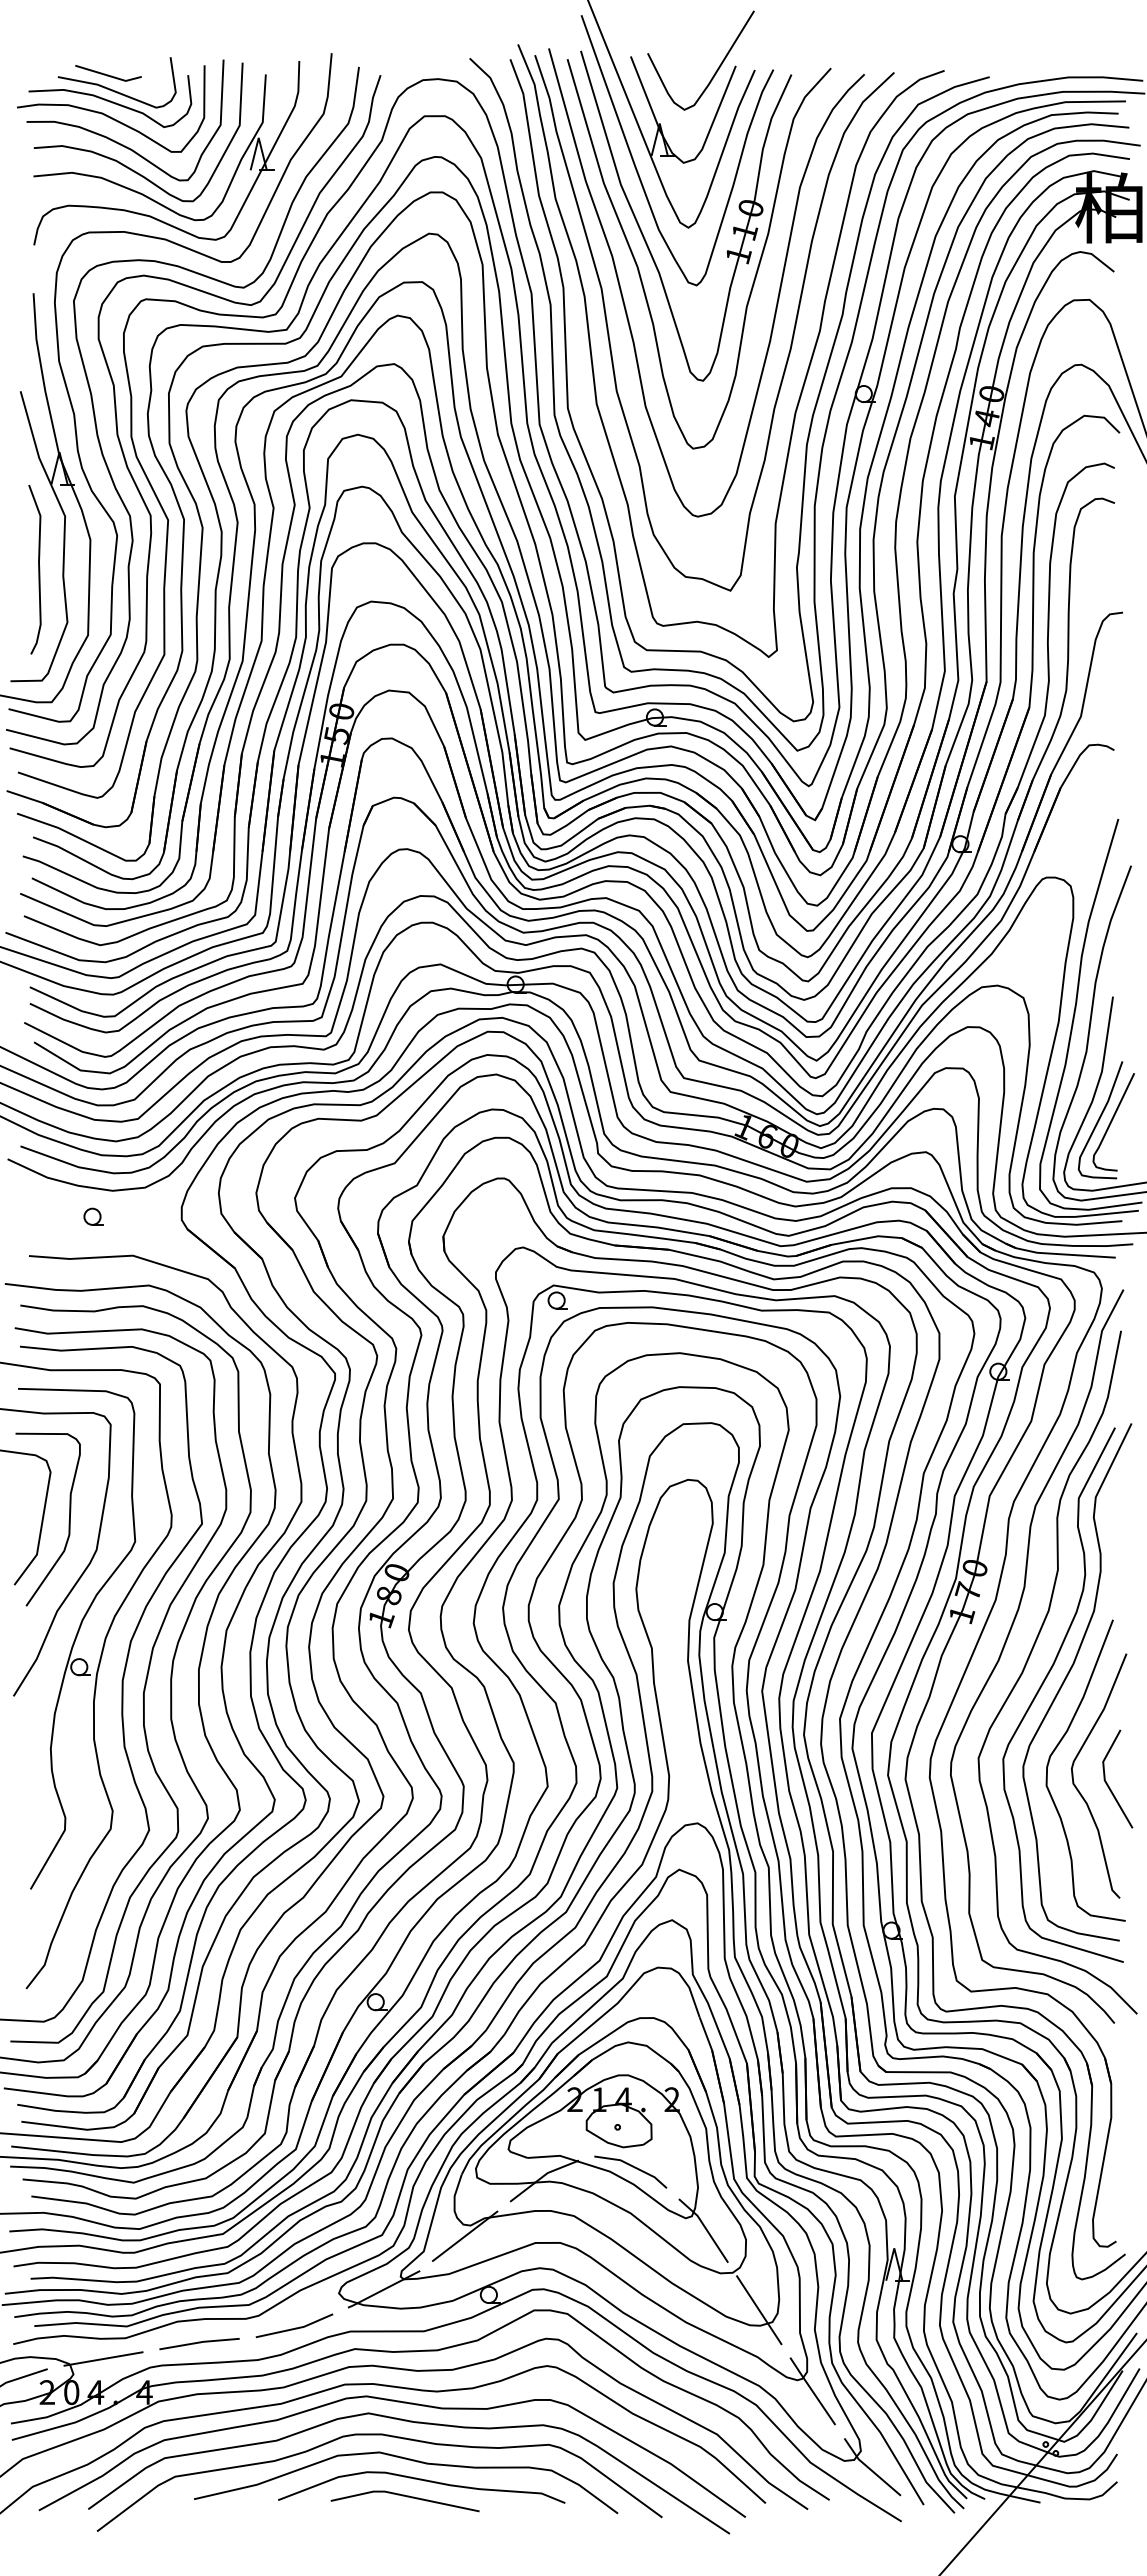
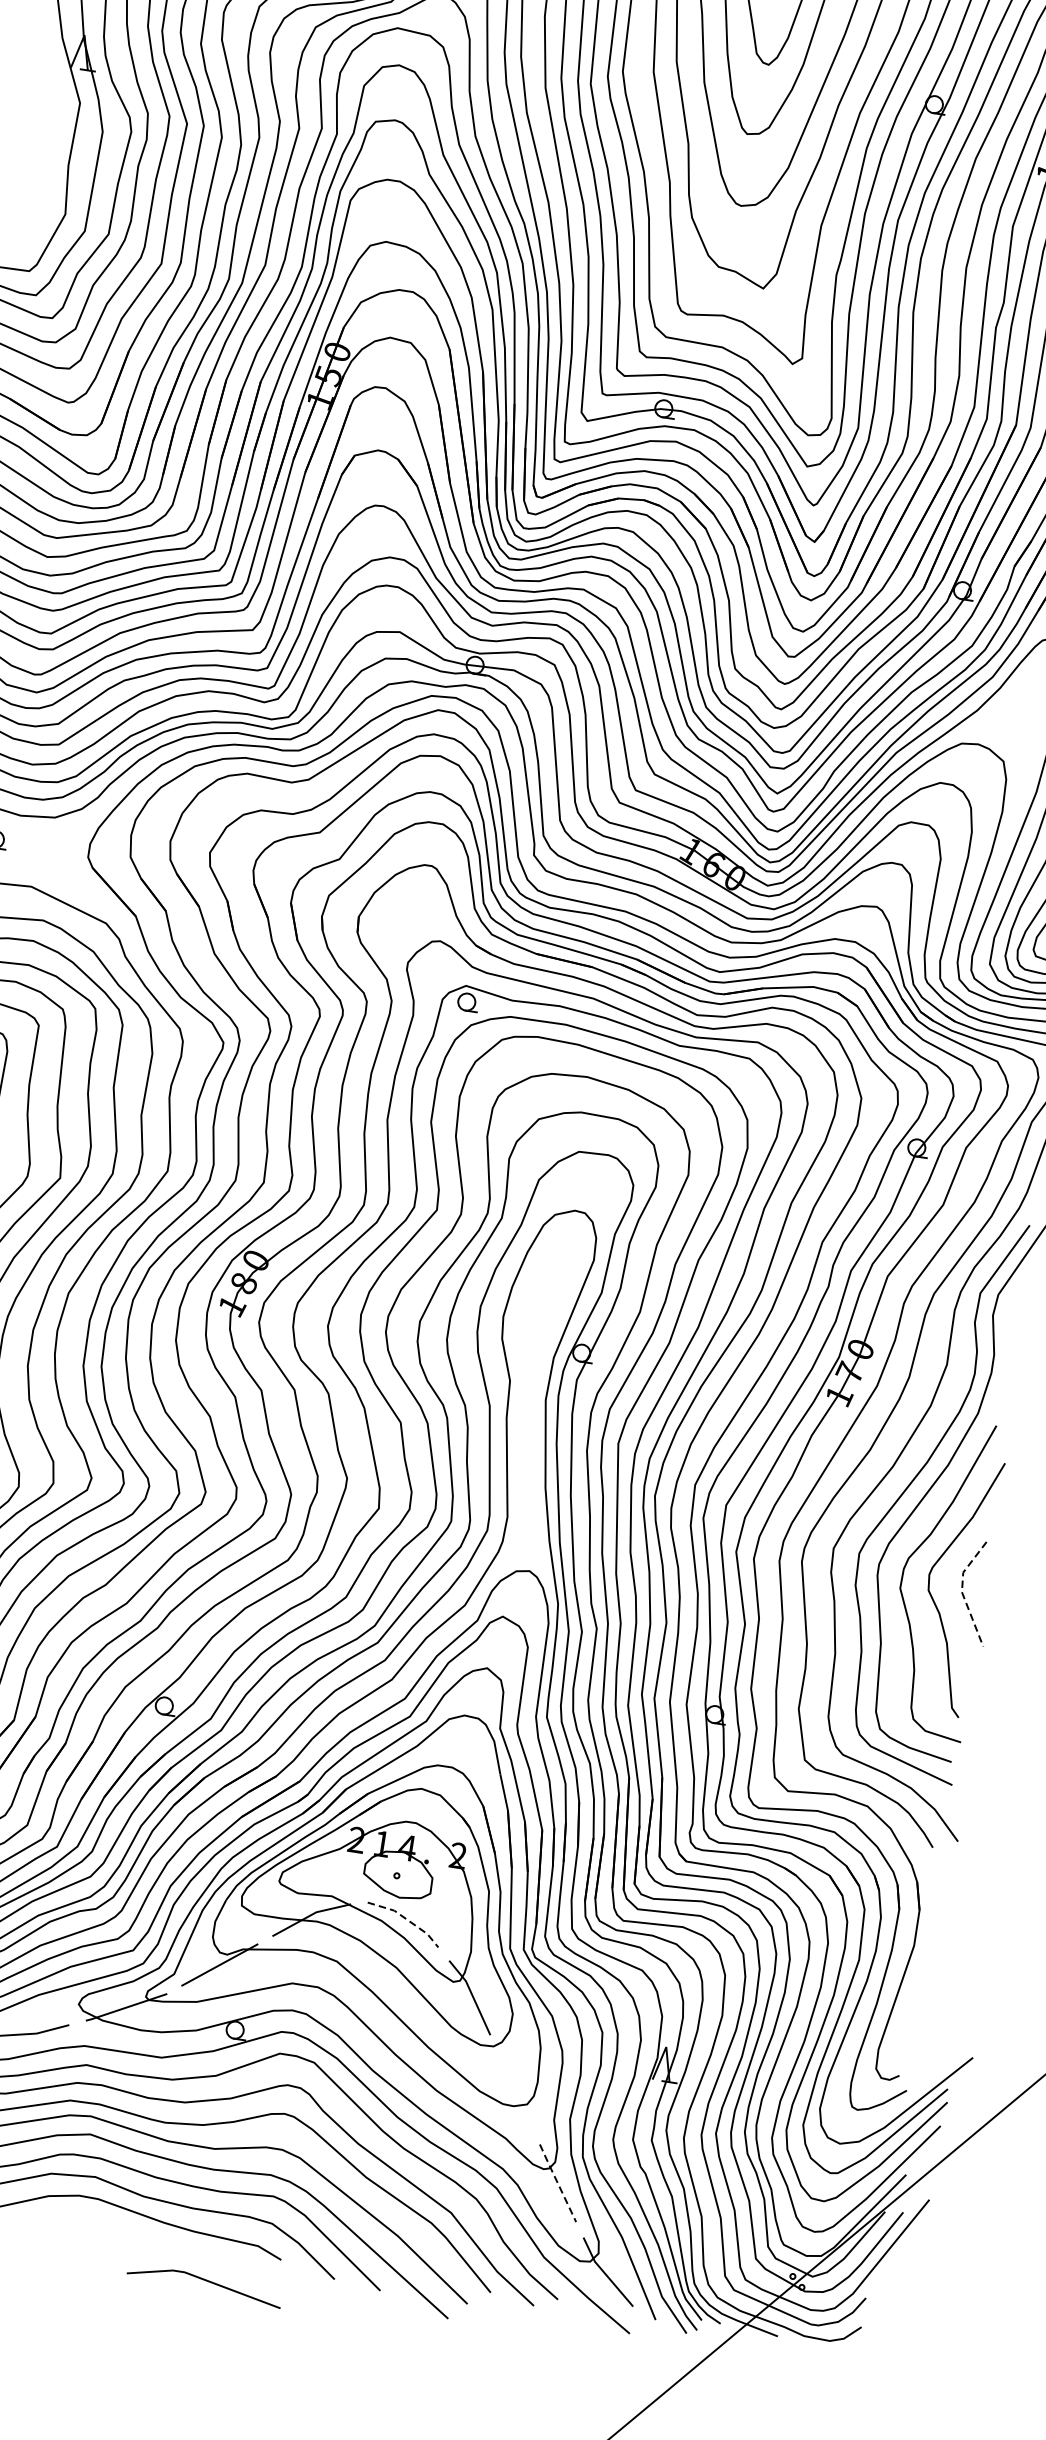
curve: (38, 569) -> (43, 154), removed
line: (1104, 1780) -> (961, 1592), solid -> dashed
line: (633, 2166) -> (407, 1919), solid -> dashed
line: (759, 2310) -> (515, 2090), removed
line: (812, 2391) -> (557, 2183), solid -> dashed
line: (406, 2497) -> (206, 2282), moved

